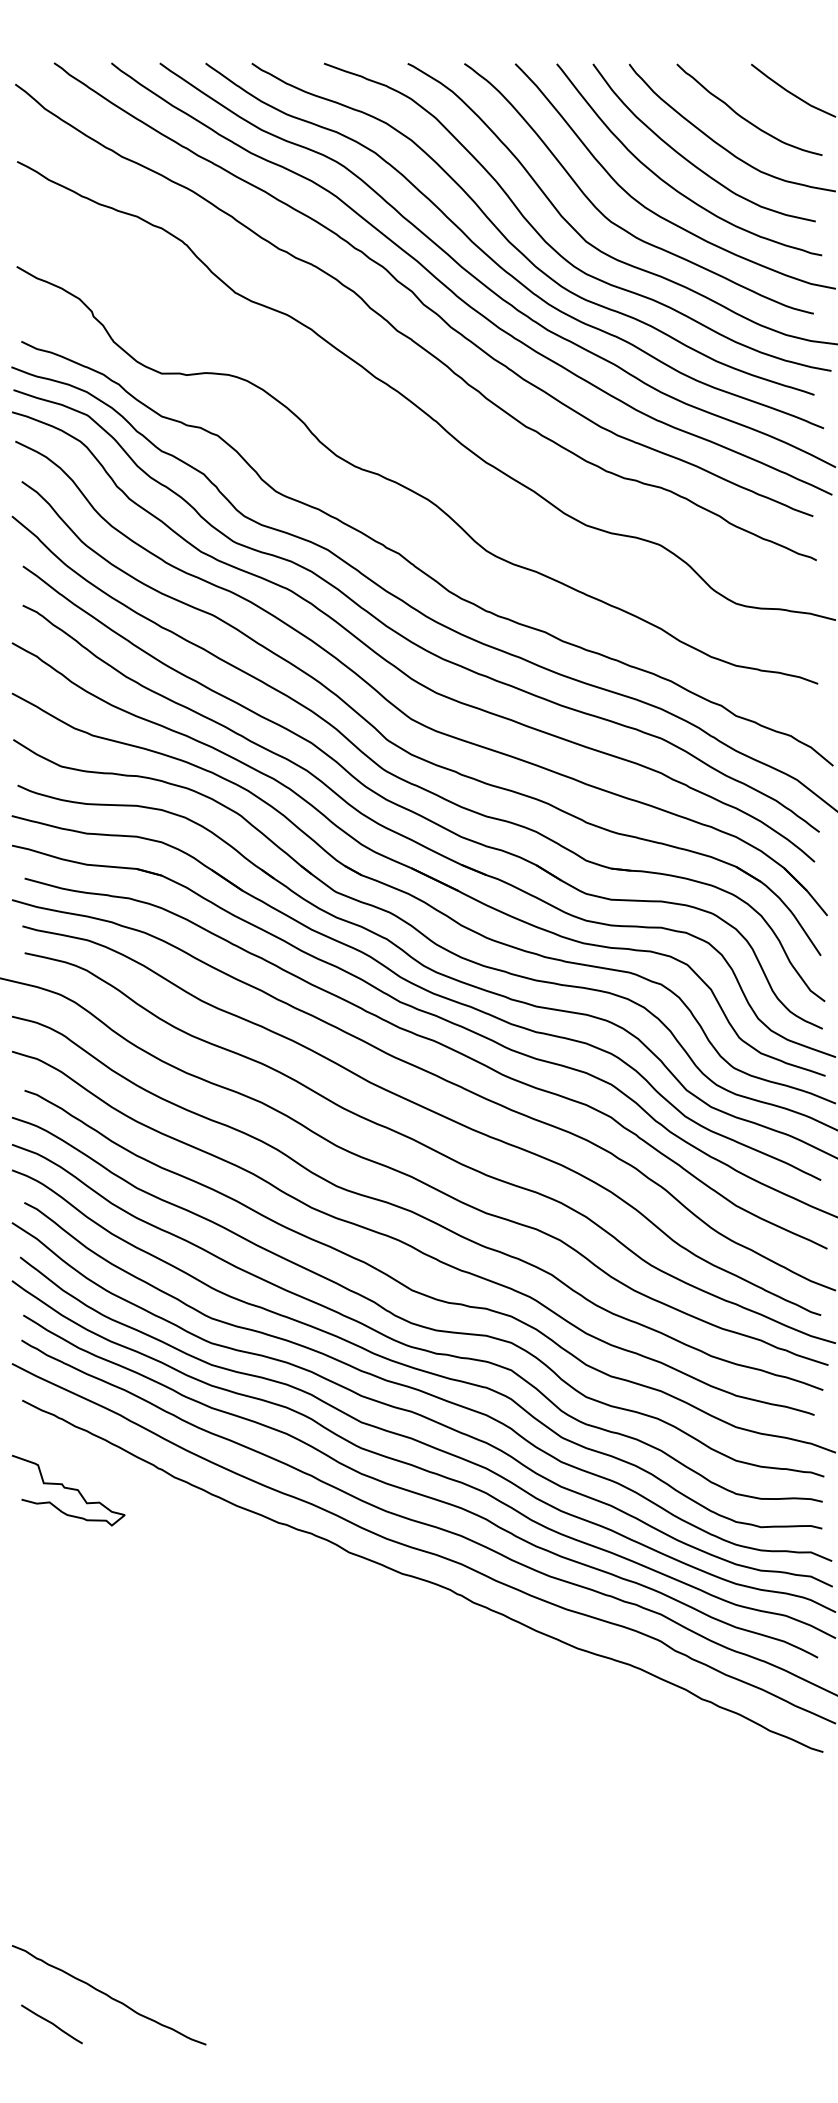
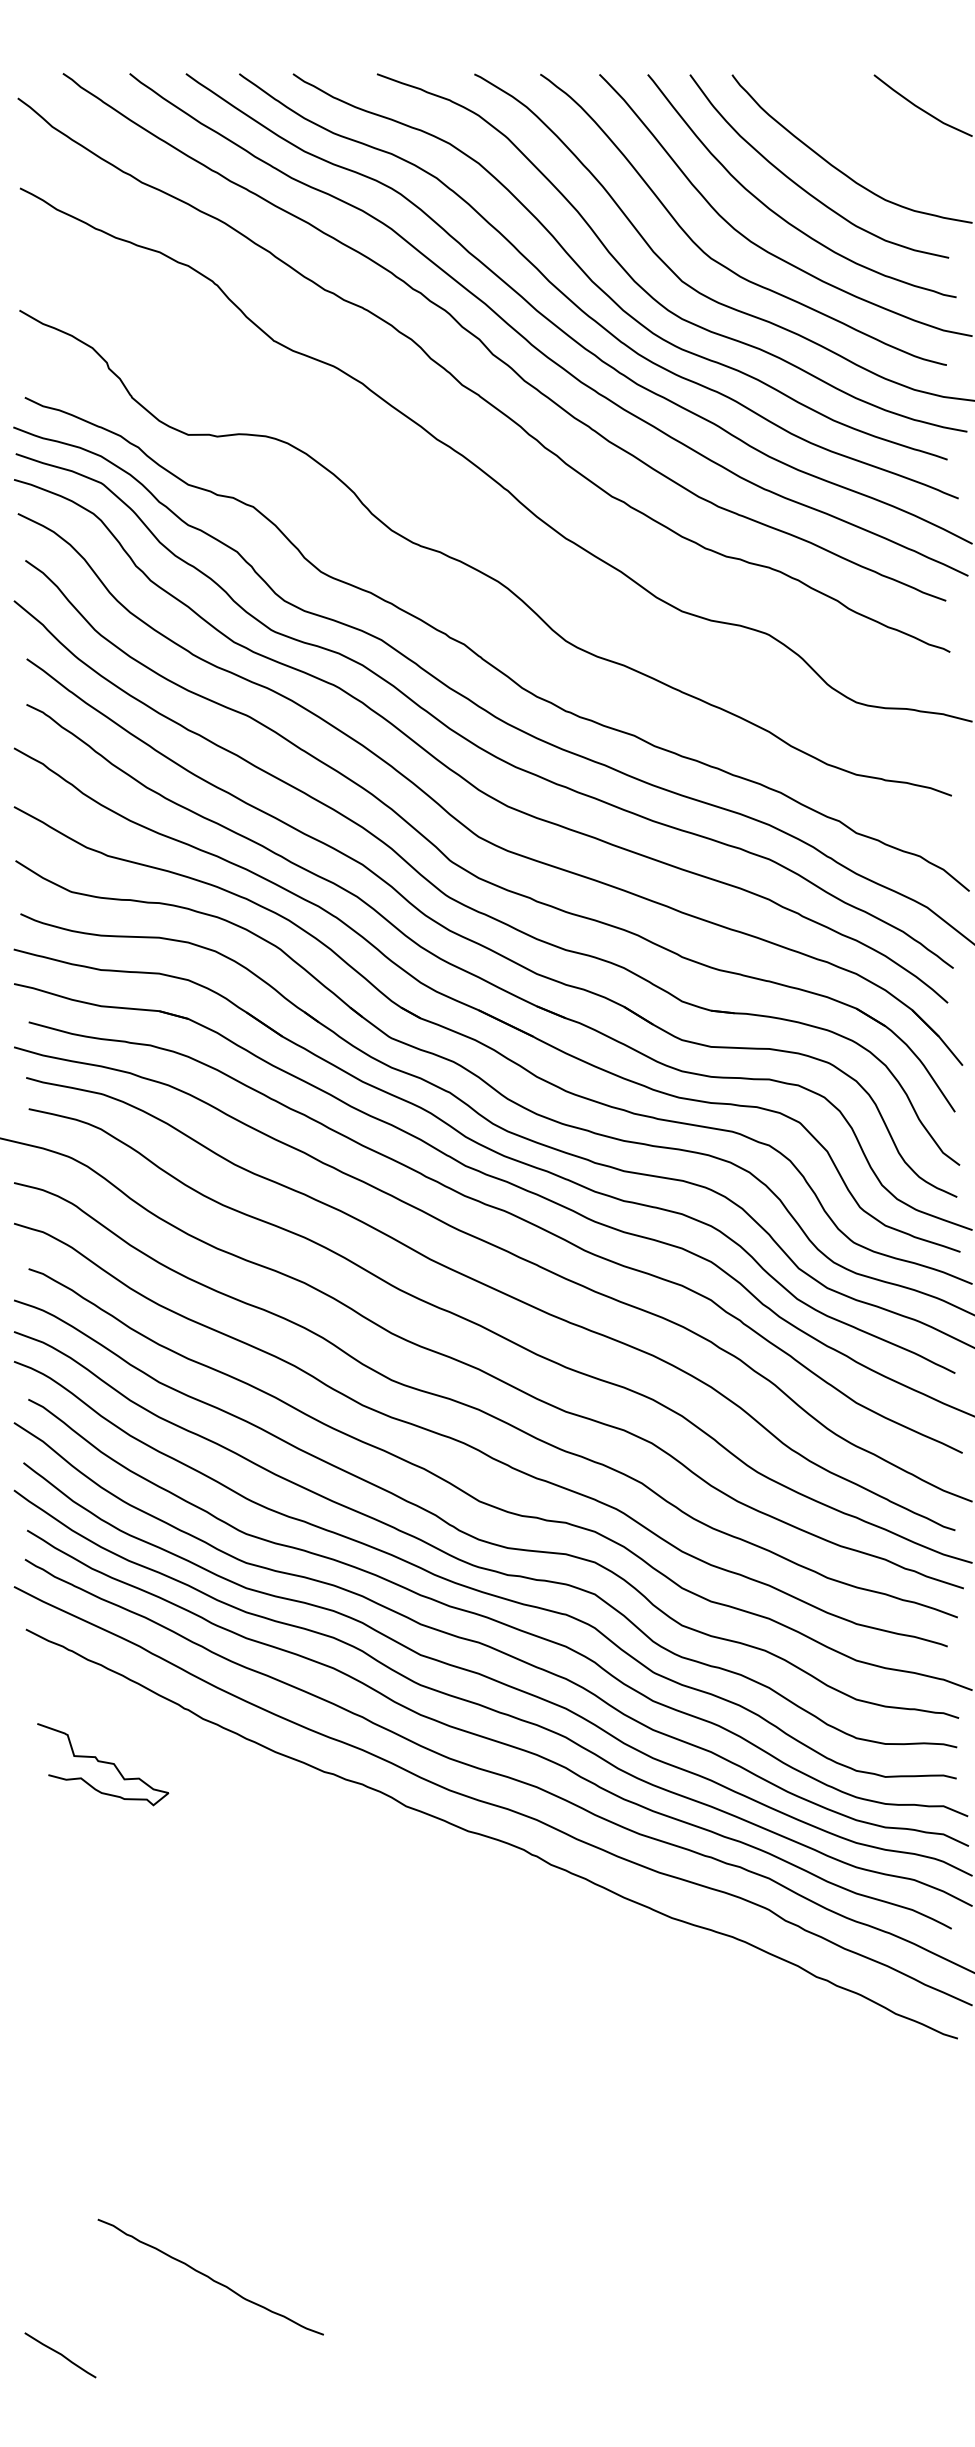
curve: (744, 117) -> (866, 136), removed
curve: (68, 1489) -> (102, 1763), moved
curve: (108, 1995) -> (210, 2277), moved

